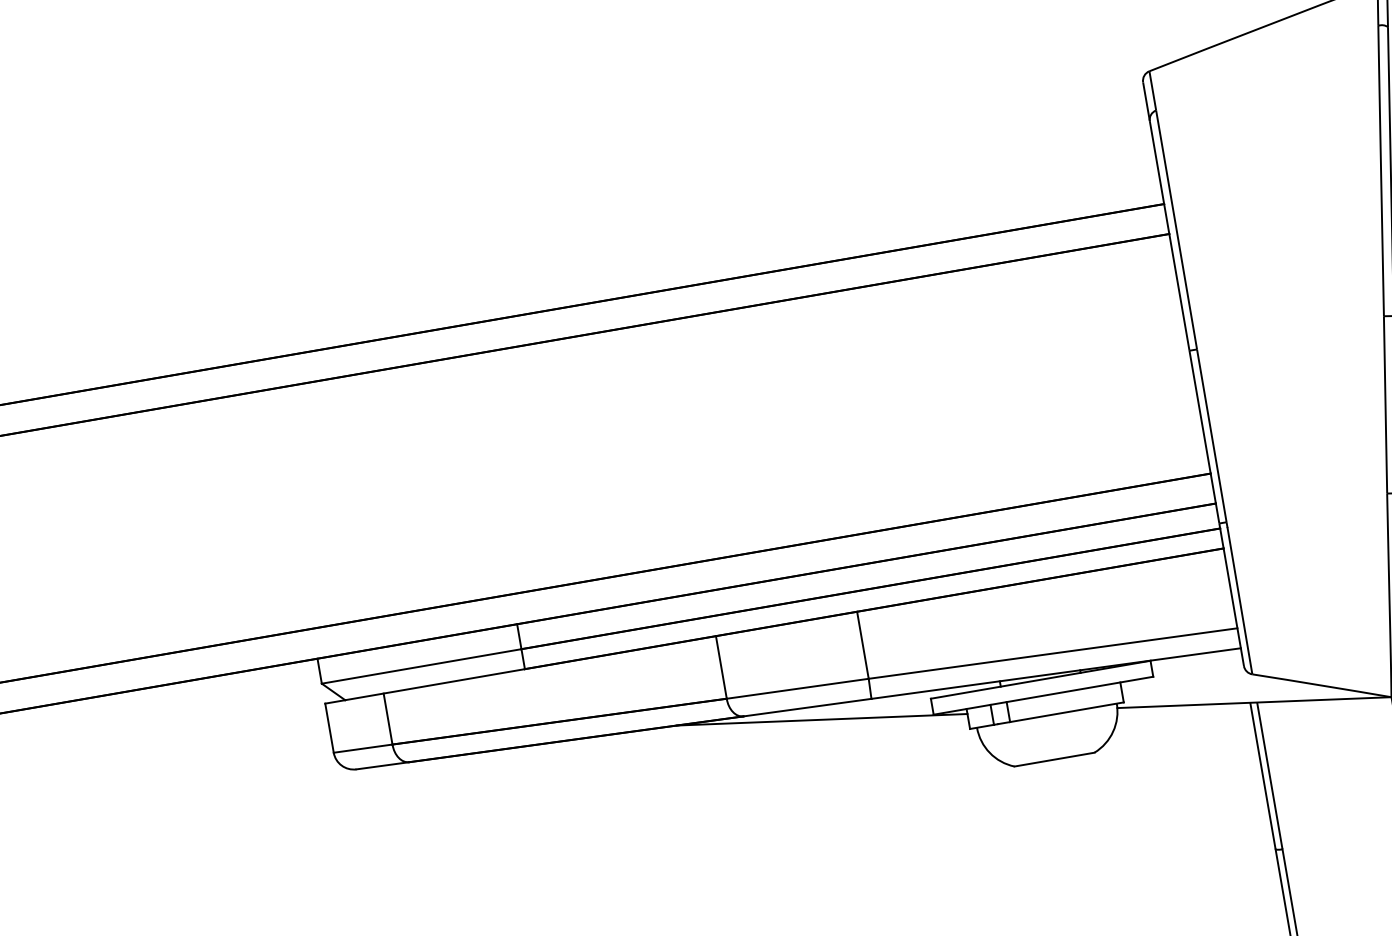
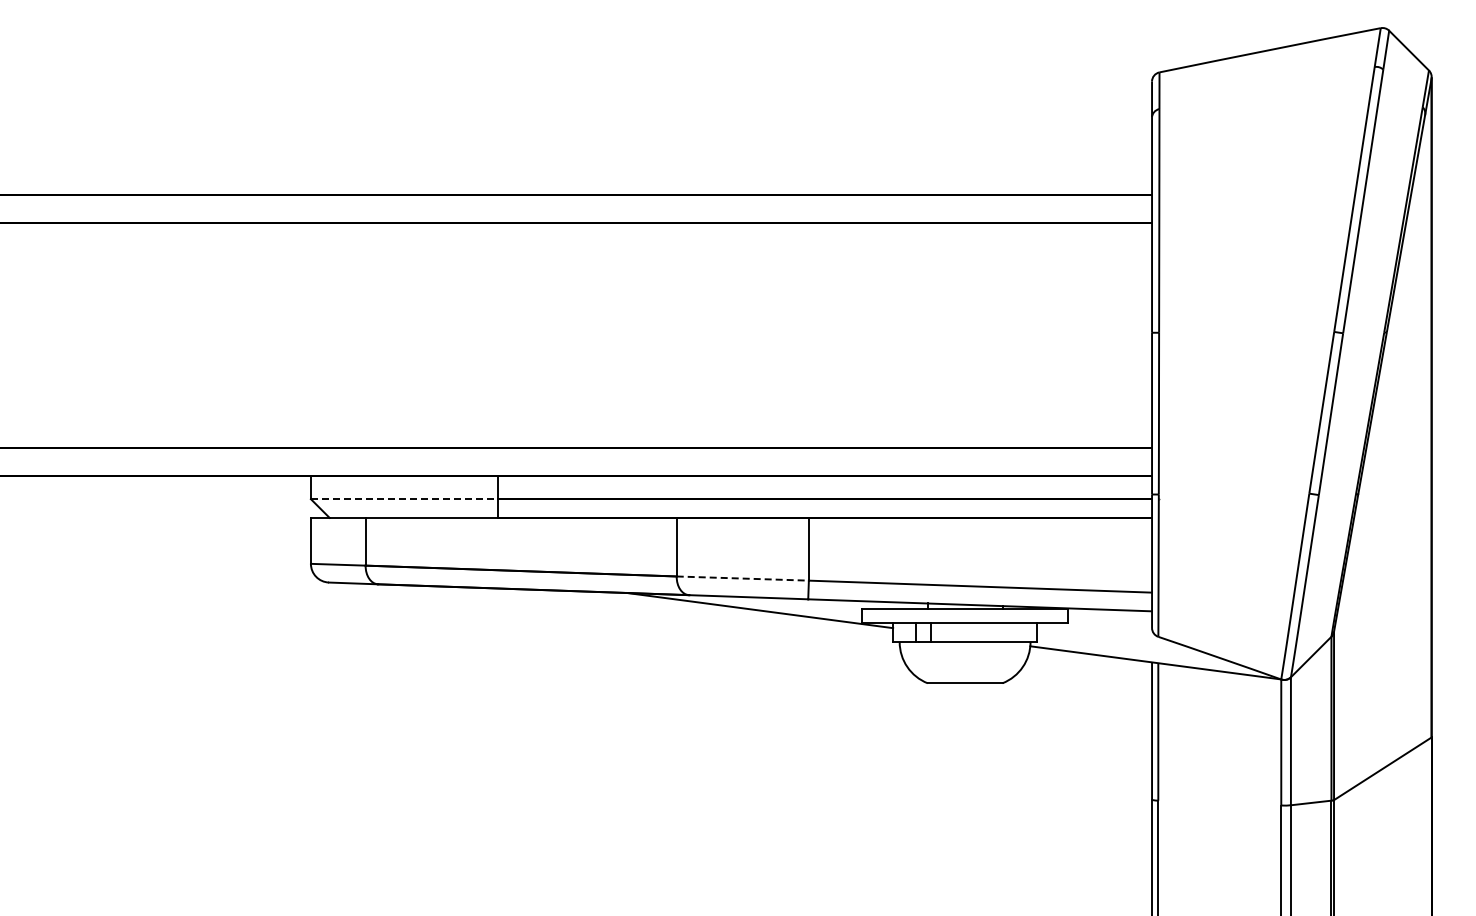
line: (421, 666) -> (404, 499), solid -> dashed
line: (798, 688) -> (743, 578), solid -> dashed

